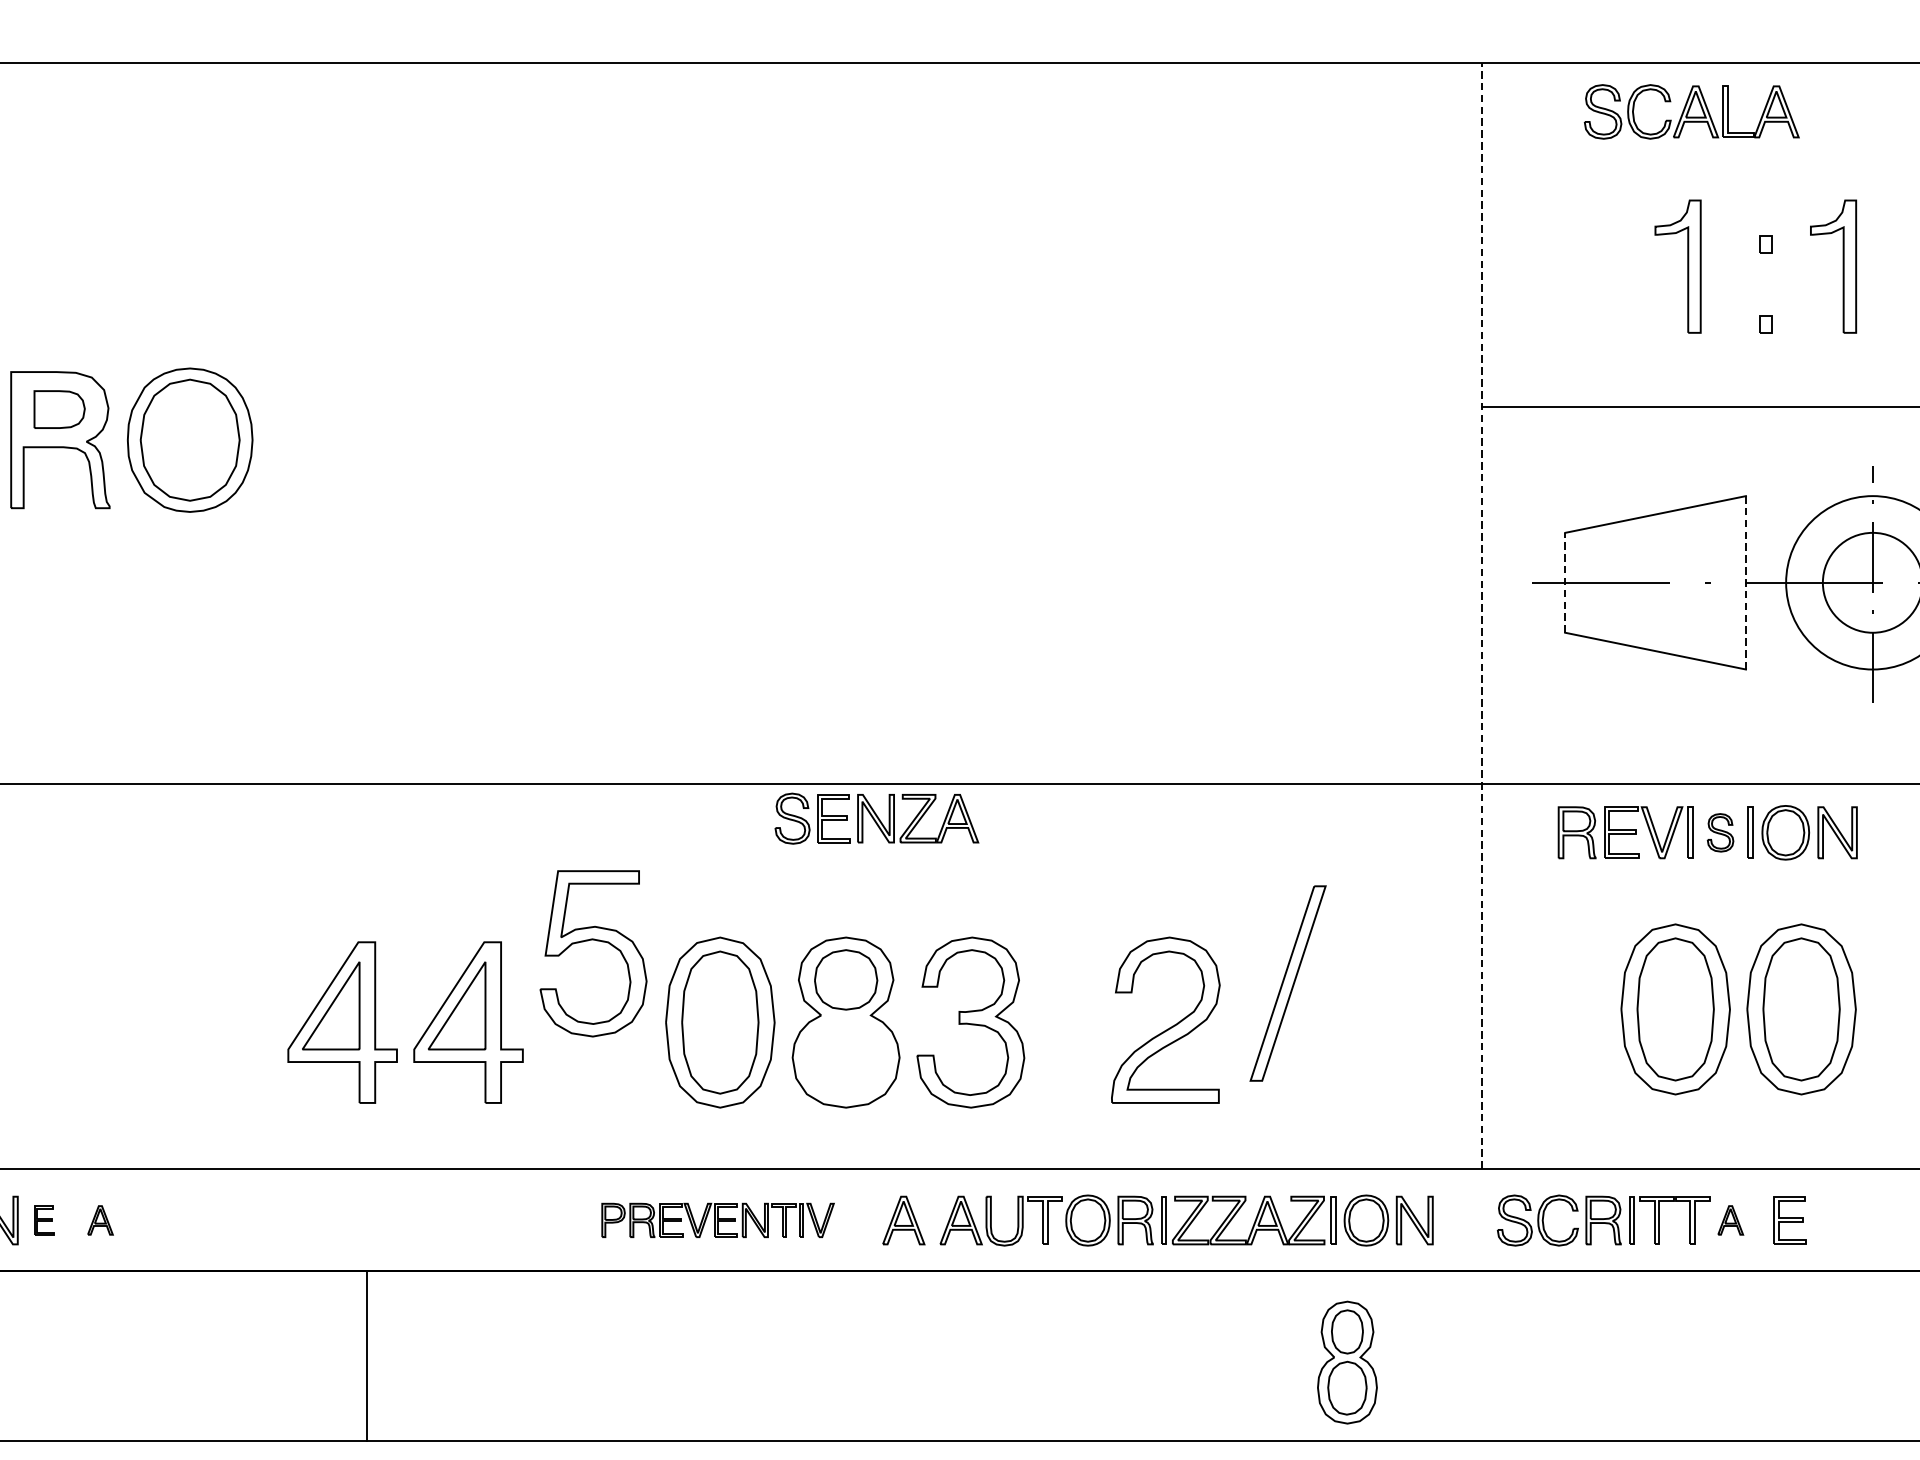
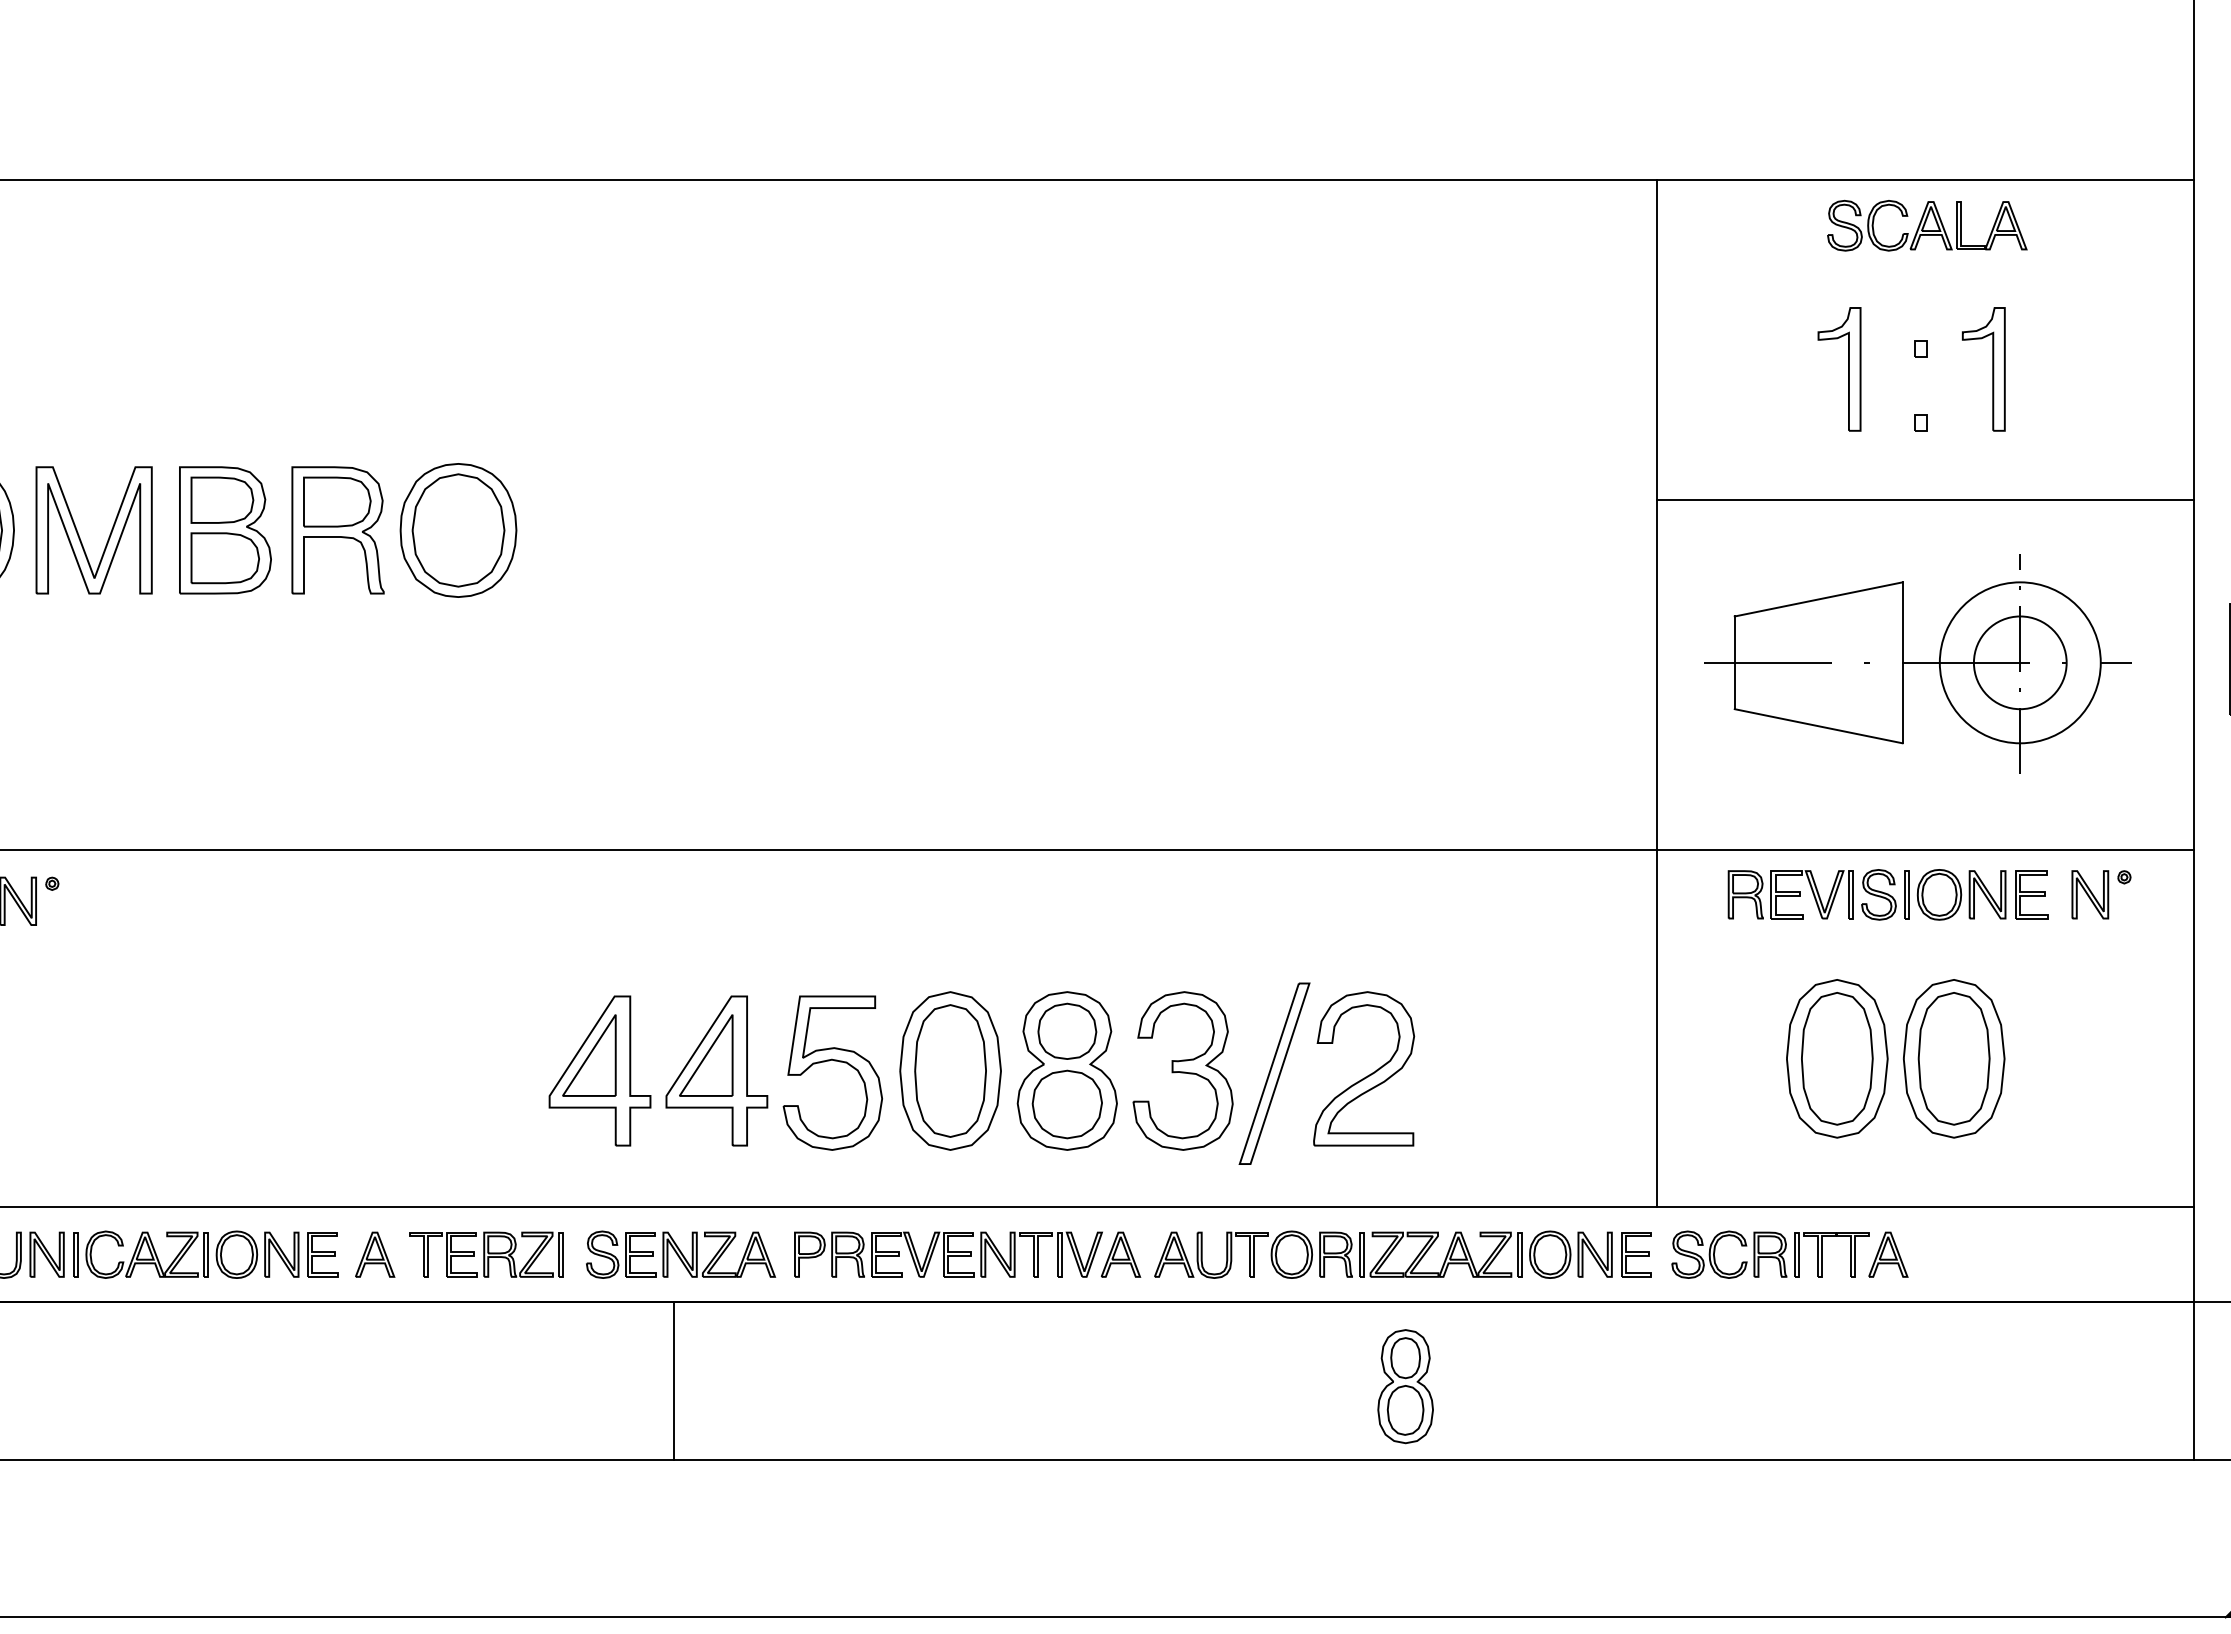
part: (1692, 111) -> (1927, 225), moved
part: (59, 408) -> (337, 501), size x1.43
line: (1564, 582) -> (1734, 662), dashed -> solid
line: (1745, 582) -> (1902, 662), dashed -> solid
line: (1481, 615) -> (1657, 693), dashed -> solid
part: (877, 818) -> (681, 1254), moved
part: (1720, 832) -> (1878, 894), size x1.43
part: (1884, 832) -> (2031, 894), added
part: (595, 941) -> (834, 1061), moved
part: (1288, 983) -> (1274, 1073), moved
part: (845, 1058) -> (1066, 1104), added
part: (43, 1220) -> (322, 1254), size x1.67
part: (100, 1220) -> (375, 1254), size x1.67
part: (220, 1220) -> (486, 1254), added
part: (718, 1220) -> (948, 1254), size x1.43
part: (1730, 1220) -> (1888, 1254), size x1.67
part: (1790, 1220) -> (1636, 1254), moved
line: (367, 1356) -> (674, 1380), moved
part: (1347, 1362) -> (1405, 1386), moved

